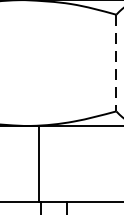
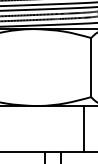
line: (116, 62) -> (91, 67), dashed -> solid
line: (38, 164) -> (83, 129), moved

